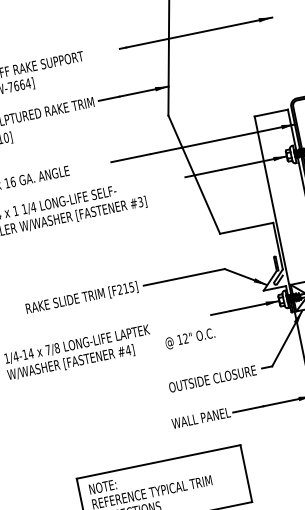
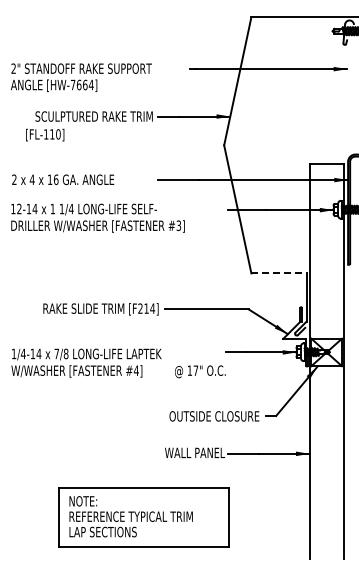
line: (246, 228) -> (278, 273), solid -> dashed
text: (131, 287) -> (152, 308), [F215] -> [F214]
text: (185, 338) -> (195, 370), 12" -> 17"

